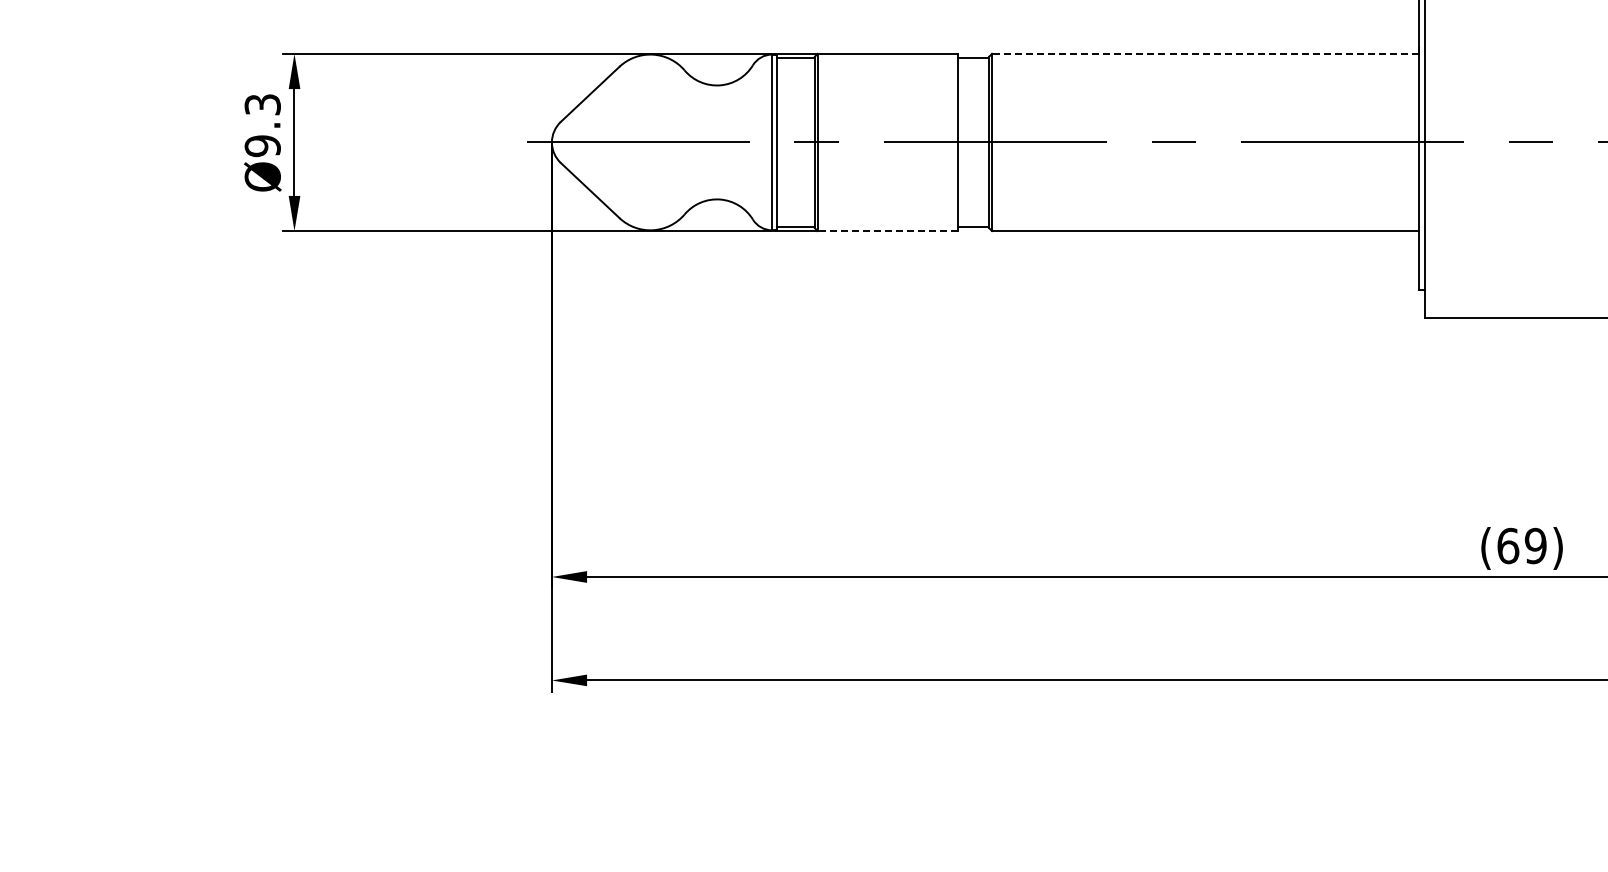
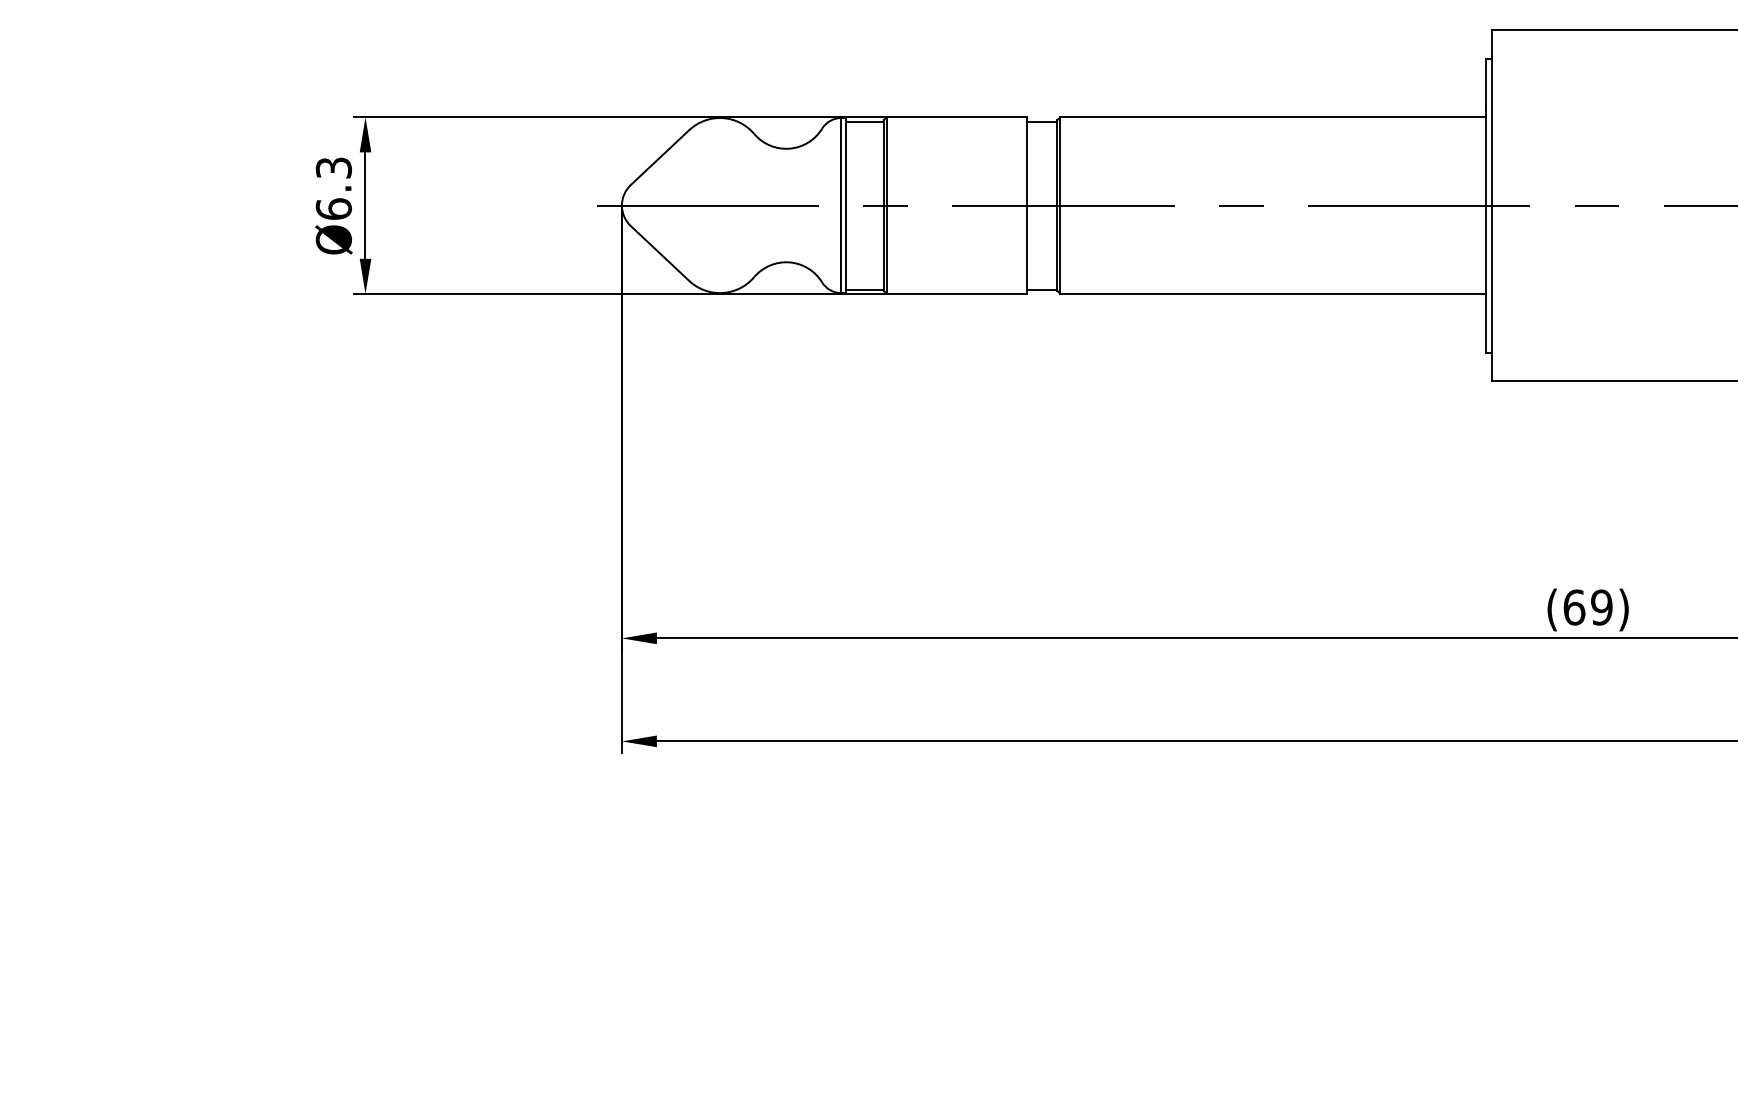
line: (1206, 54) -> (1273, 117), dashed -> solid
text: (262, 146) -> (333, 209), Ø9.3 -> Ø6.3
line: (887, 230) -> (956, 293), dashed -> solid

